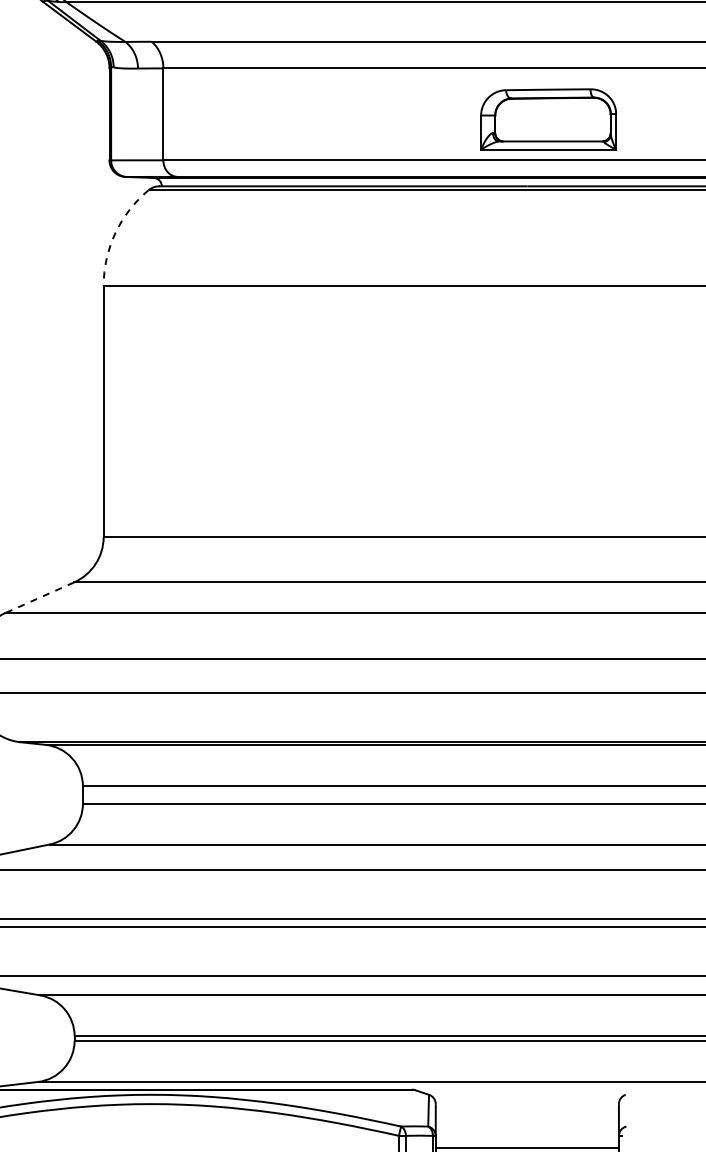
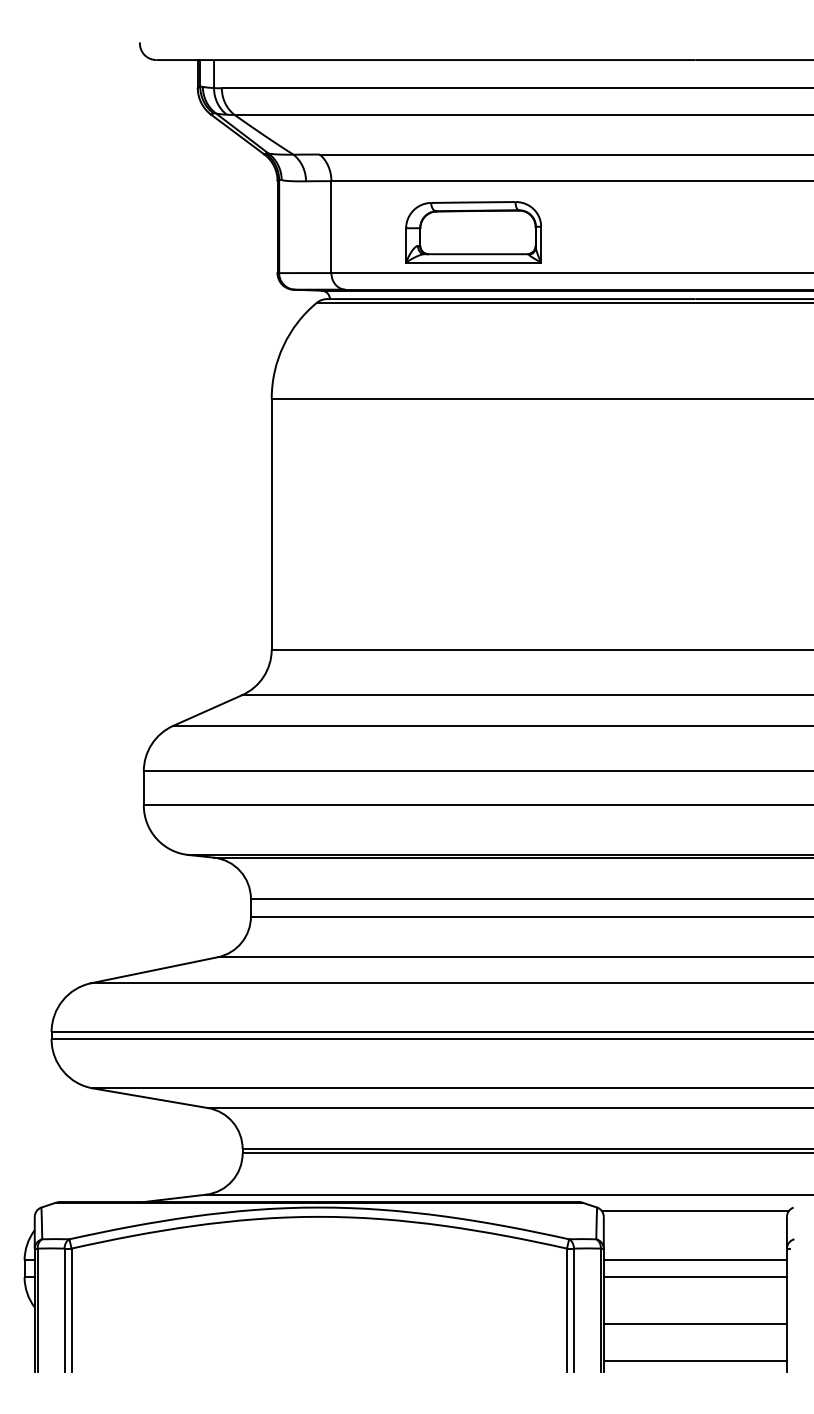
part: (548, 119) -> (473, 232), moved
arc: (115, 232) -> (283, 345), dashed -> solid
line: (39, 597) -> (207, 710), dashed -> solid
line: (527, 1097) -> (695, 1210), added

